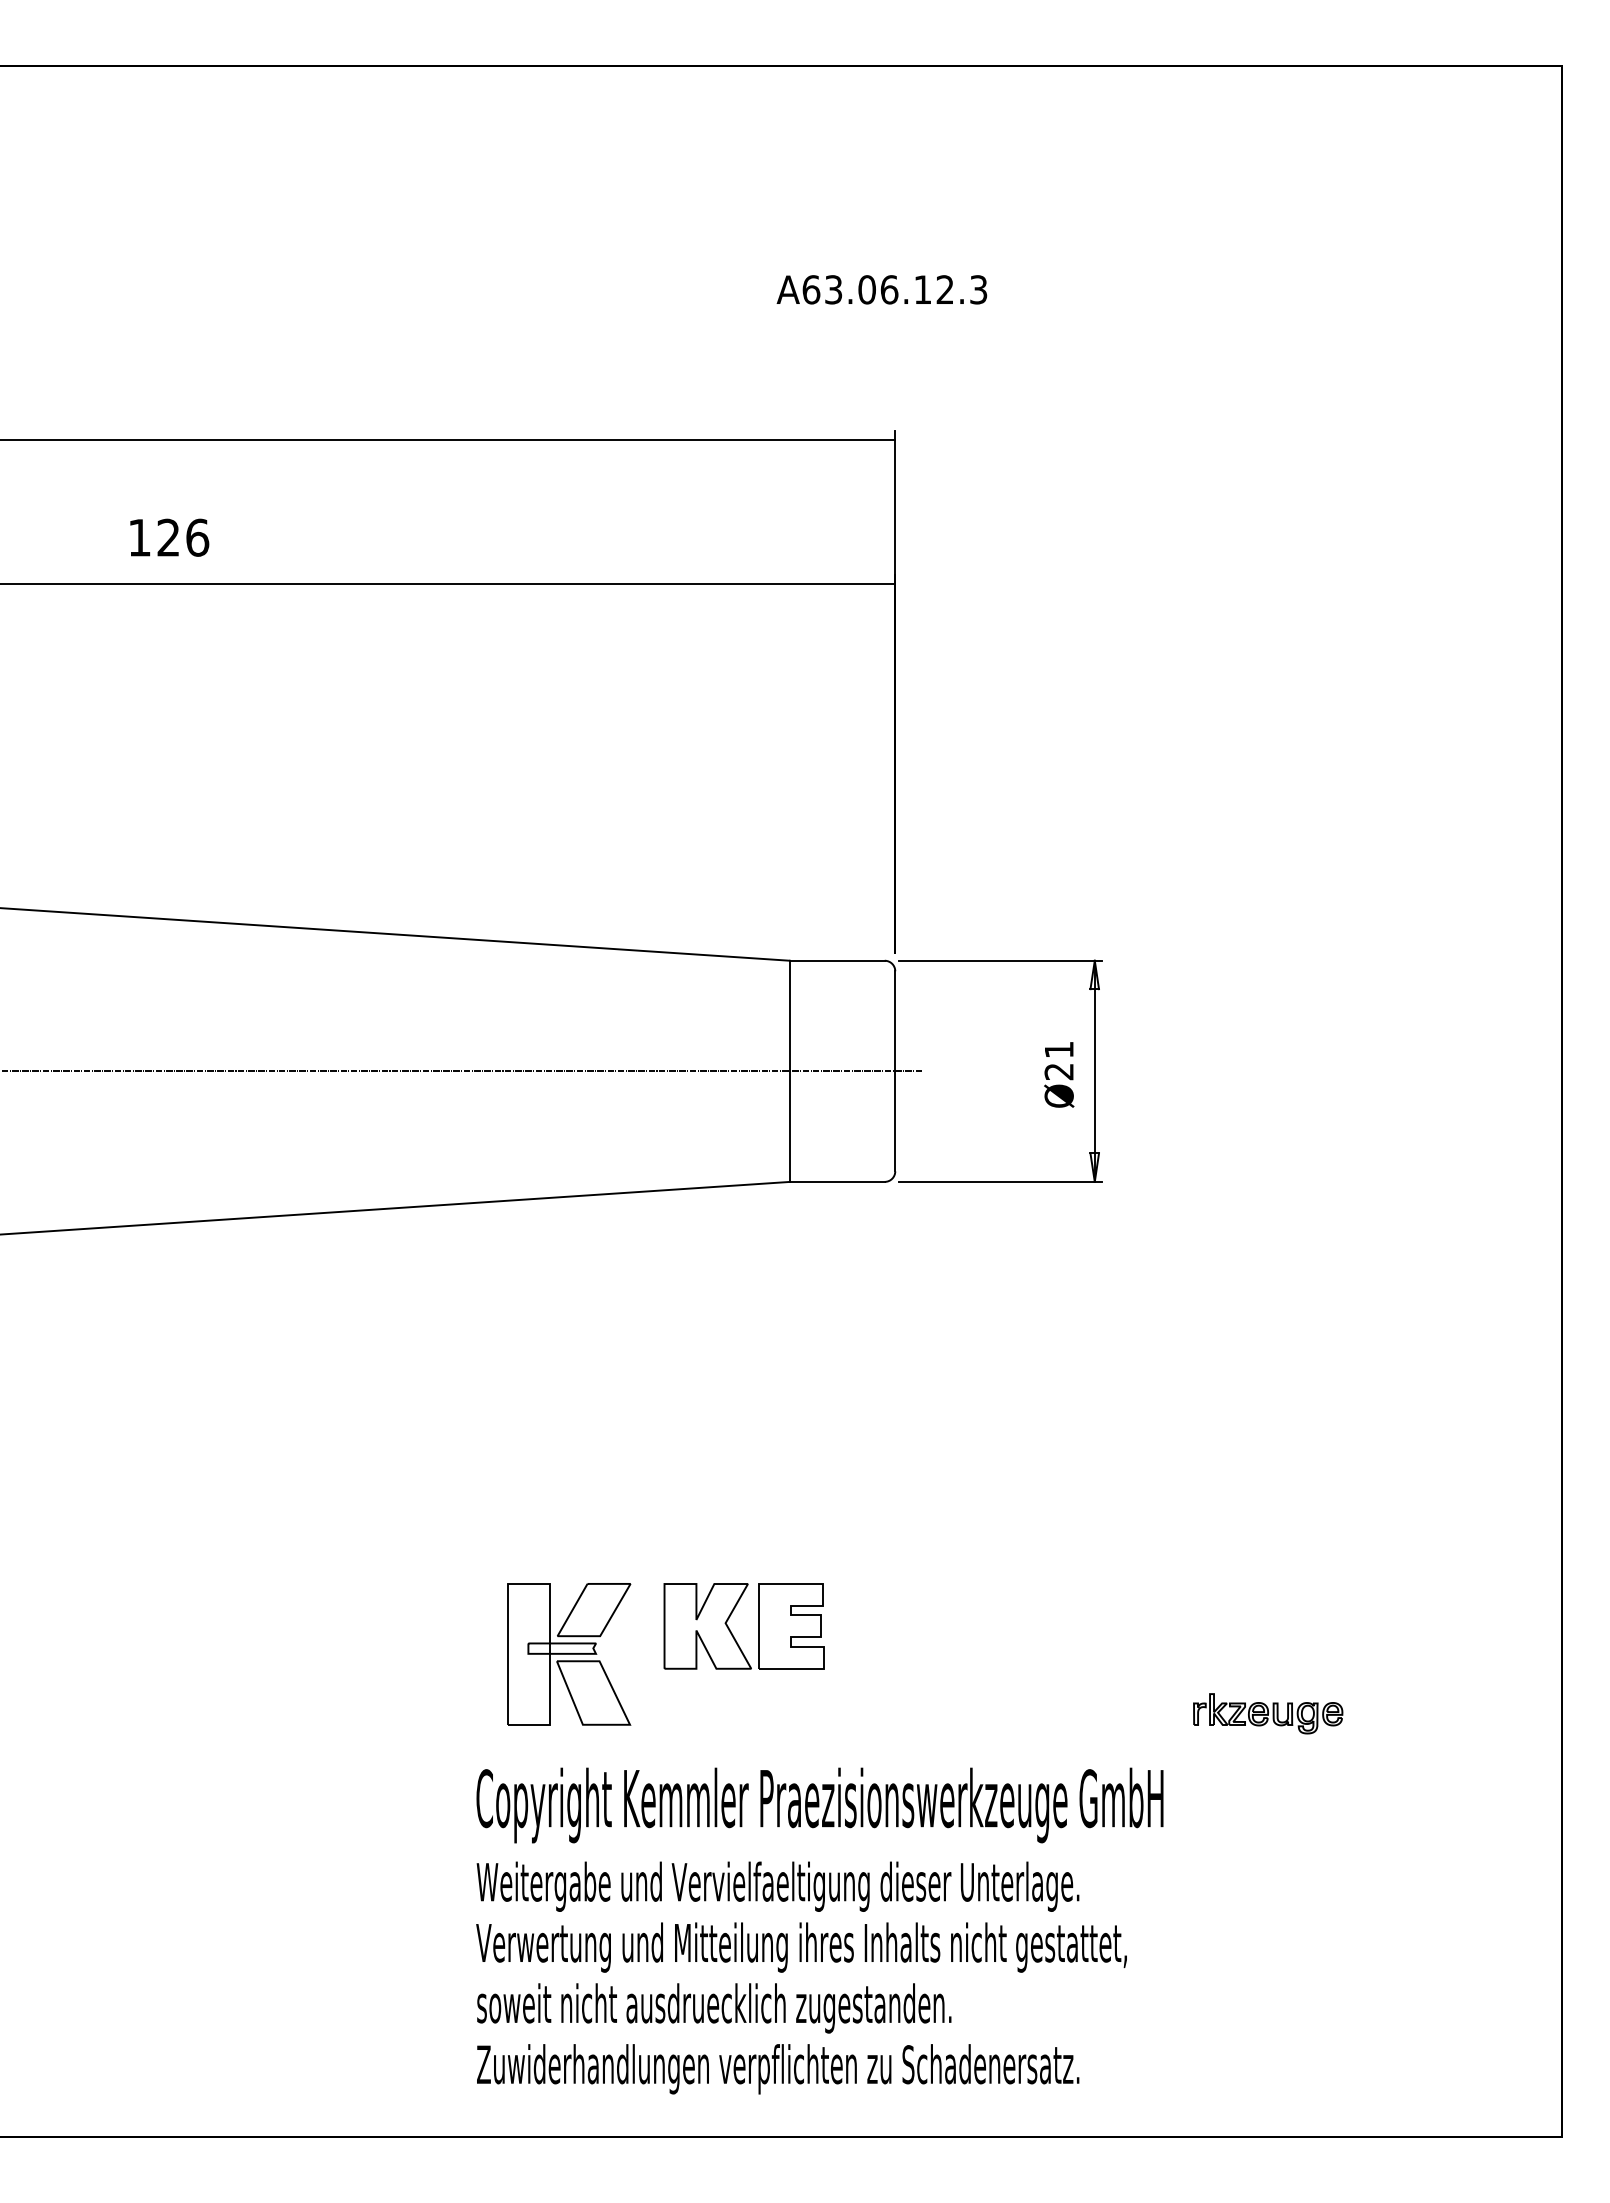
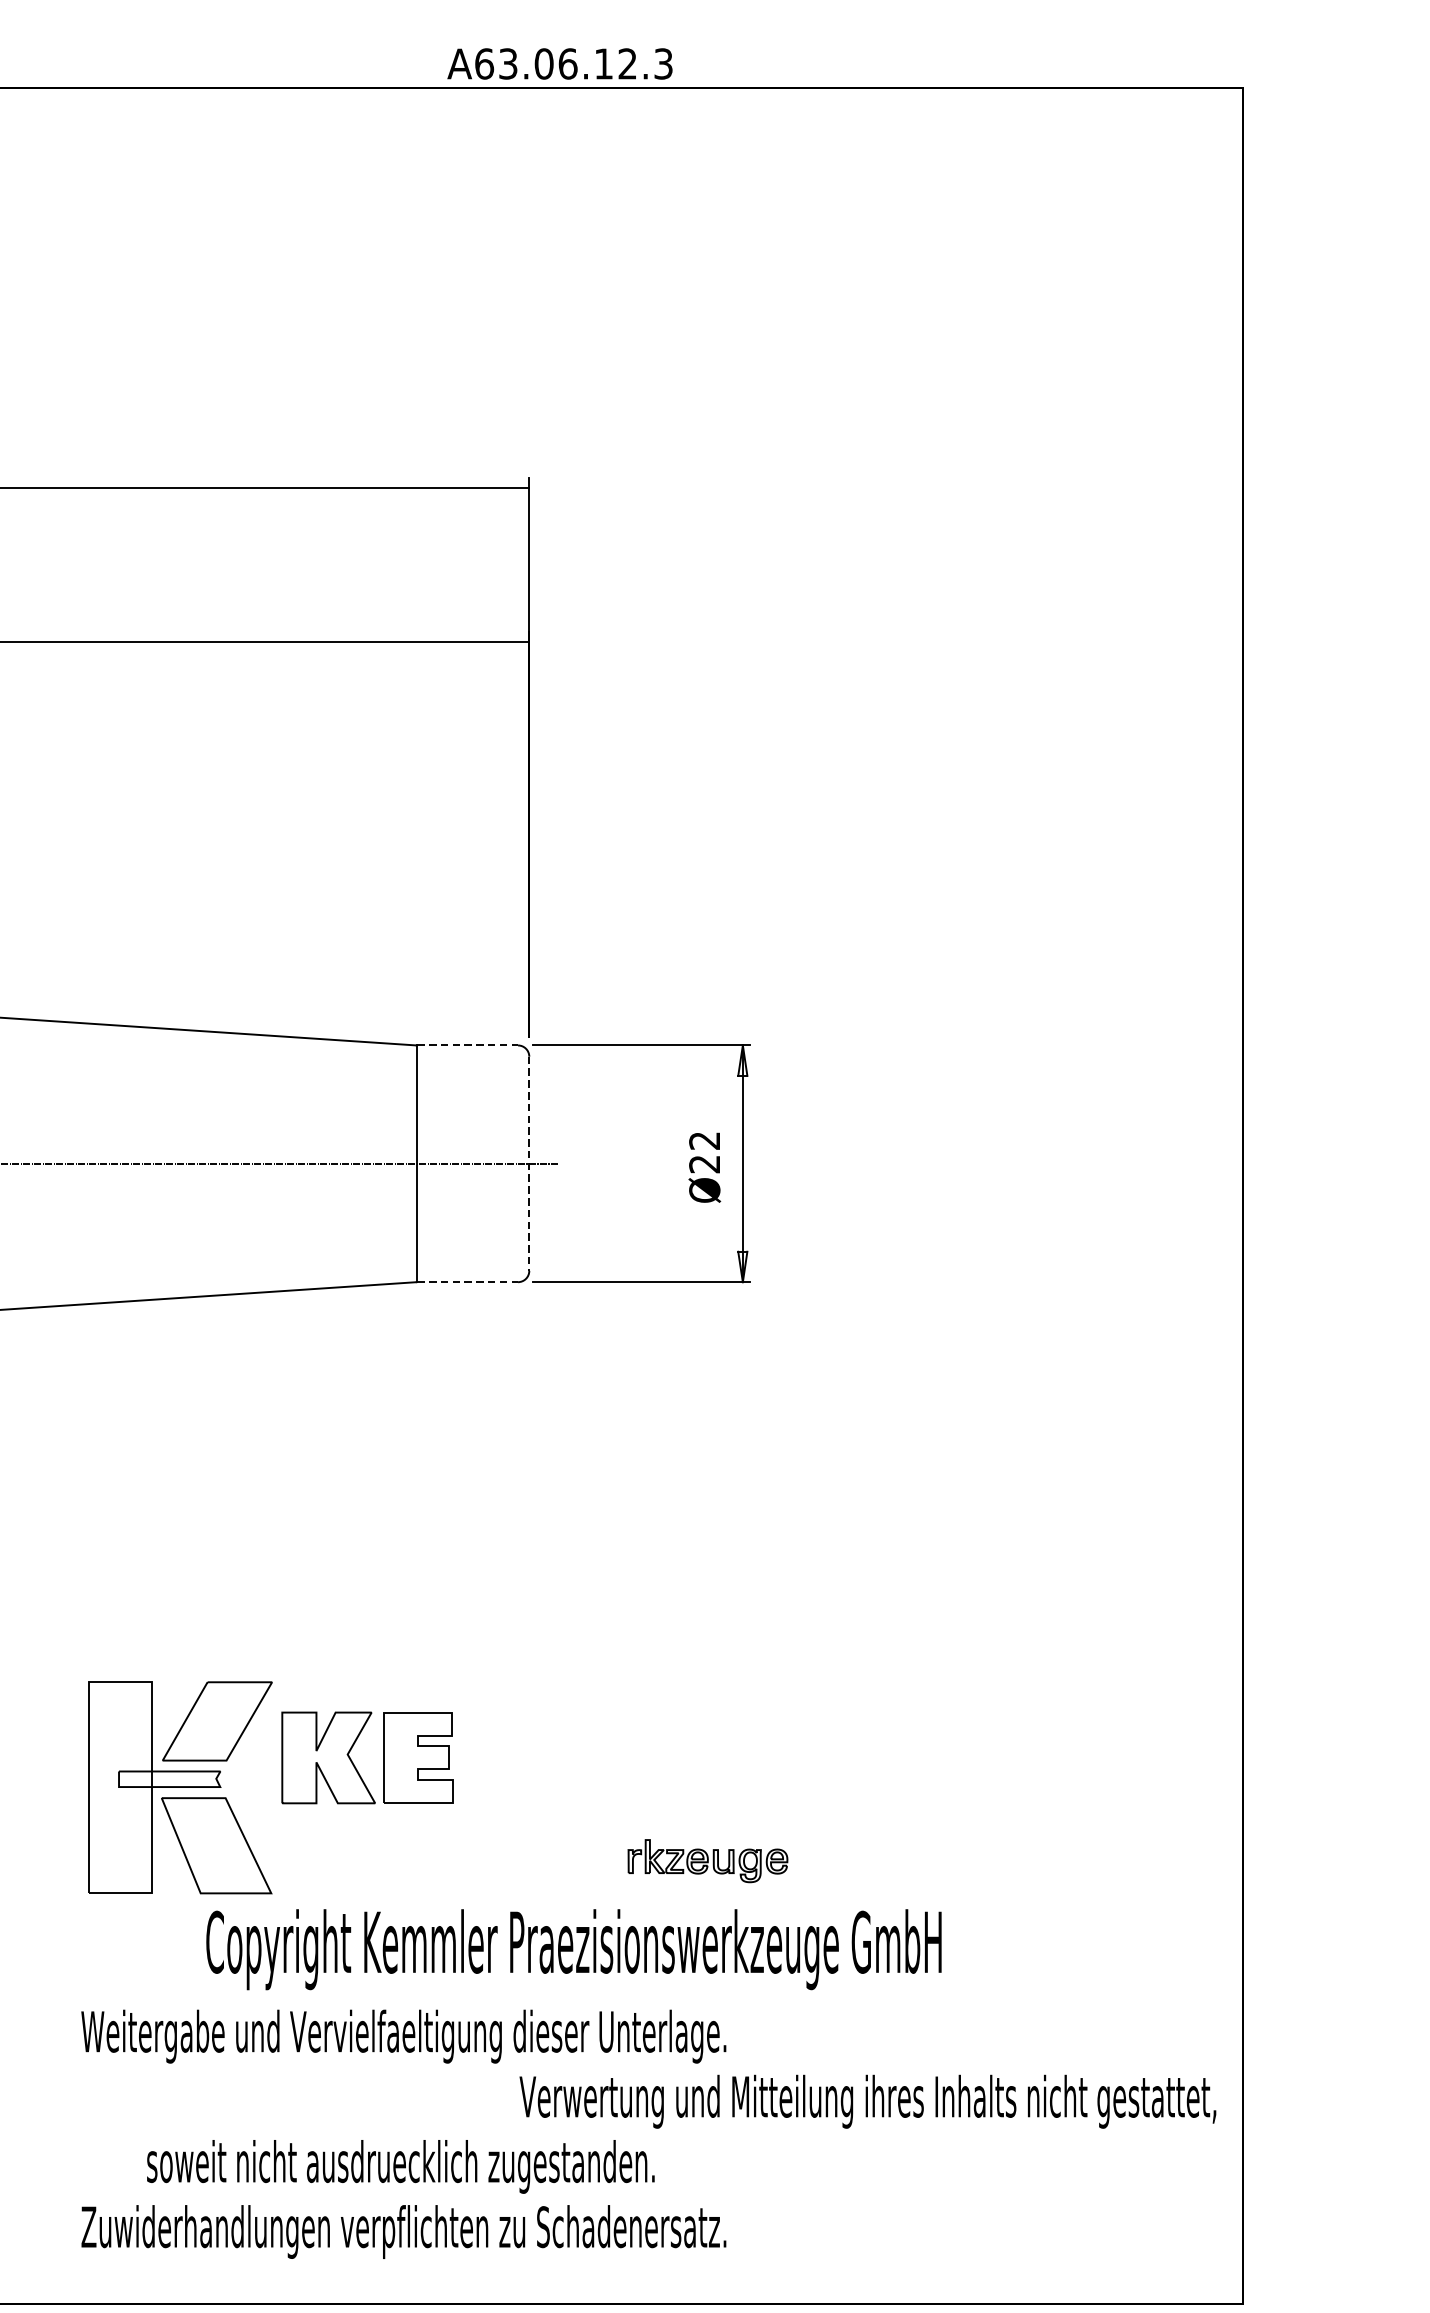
text: (881, 289) -> (559, 63), moved
line: (838, 960) -> (468, 1045), solid -> dashed
text: (1058, 1050) -> (704, 1141), Ø21 -> Ø22
line: (895, 1071) -> (529, 1163), solid -> dashed
line: (838, 1181) -> (468, 1281), solid -> dashed
part: (569, 1654) -> (180, 1788), size x1.4
part: (1268, 1713) -> (708, 1860), moved
text: (819, 1805) -> (573, 1949), moved
text: (801, 1947) -> (867, 2101), moved
text: (714, 2008) -> (401, 2166), moved

